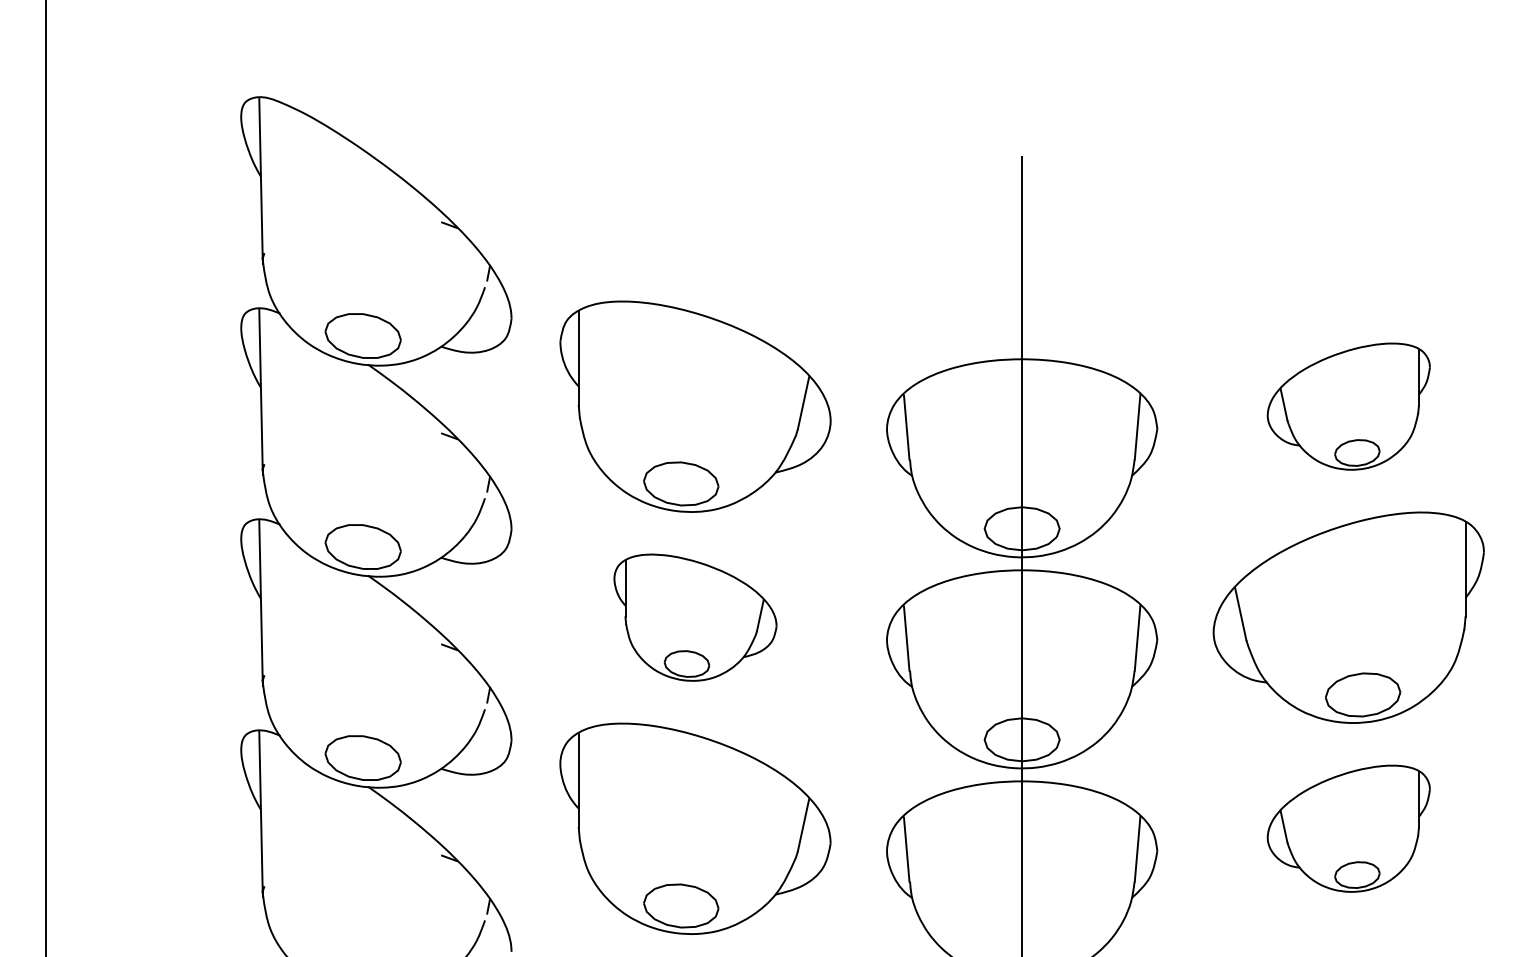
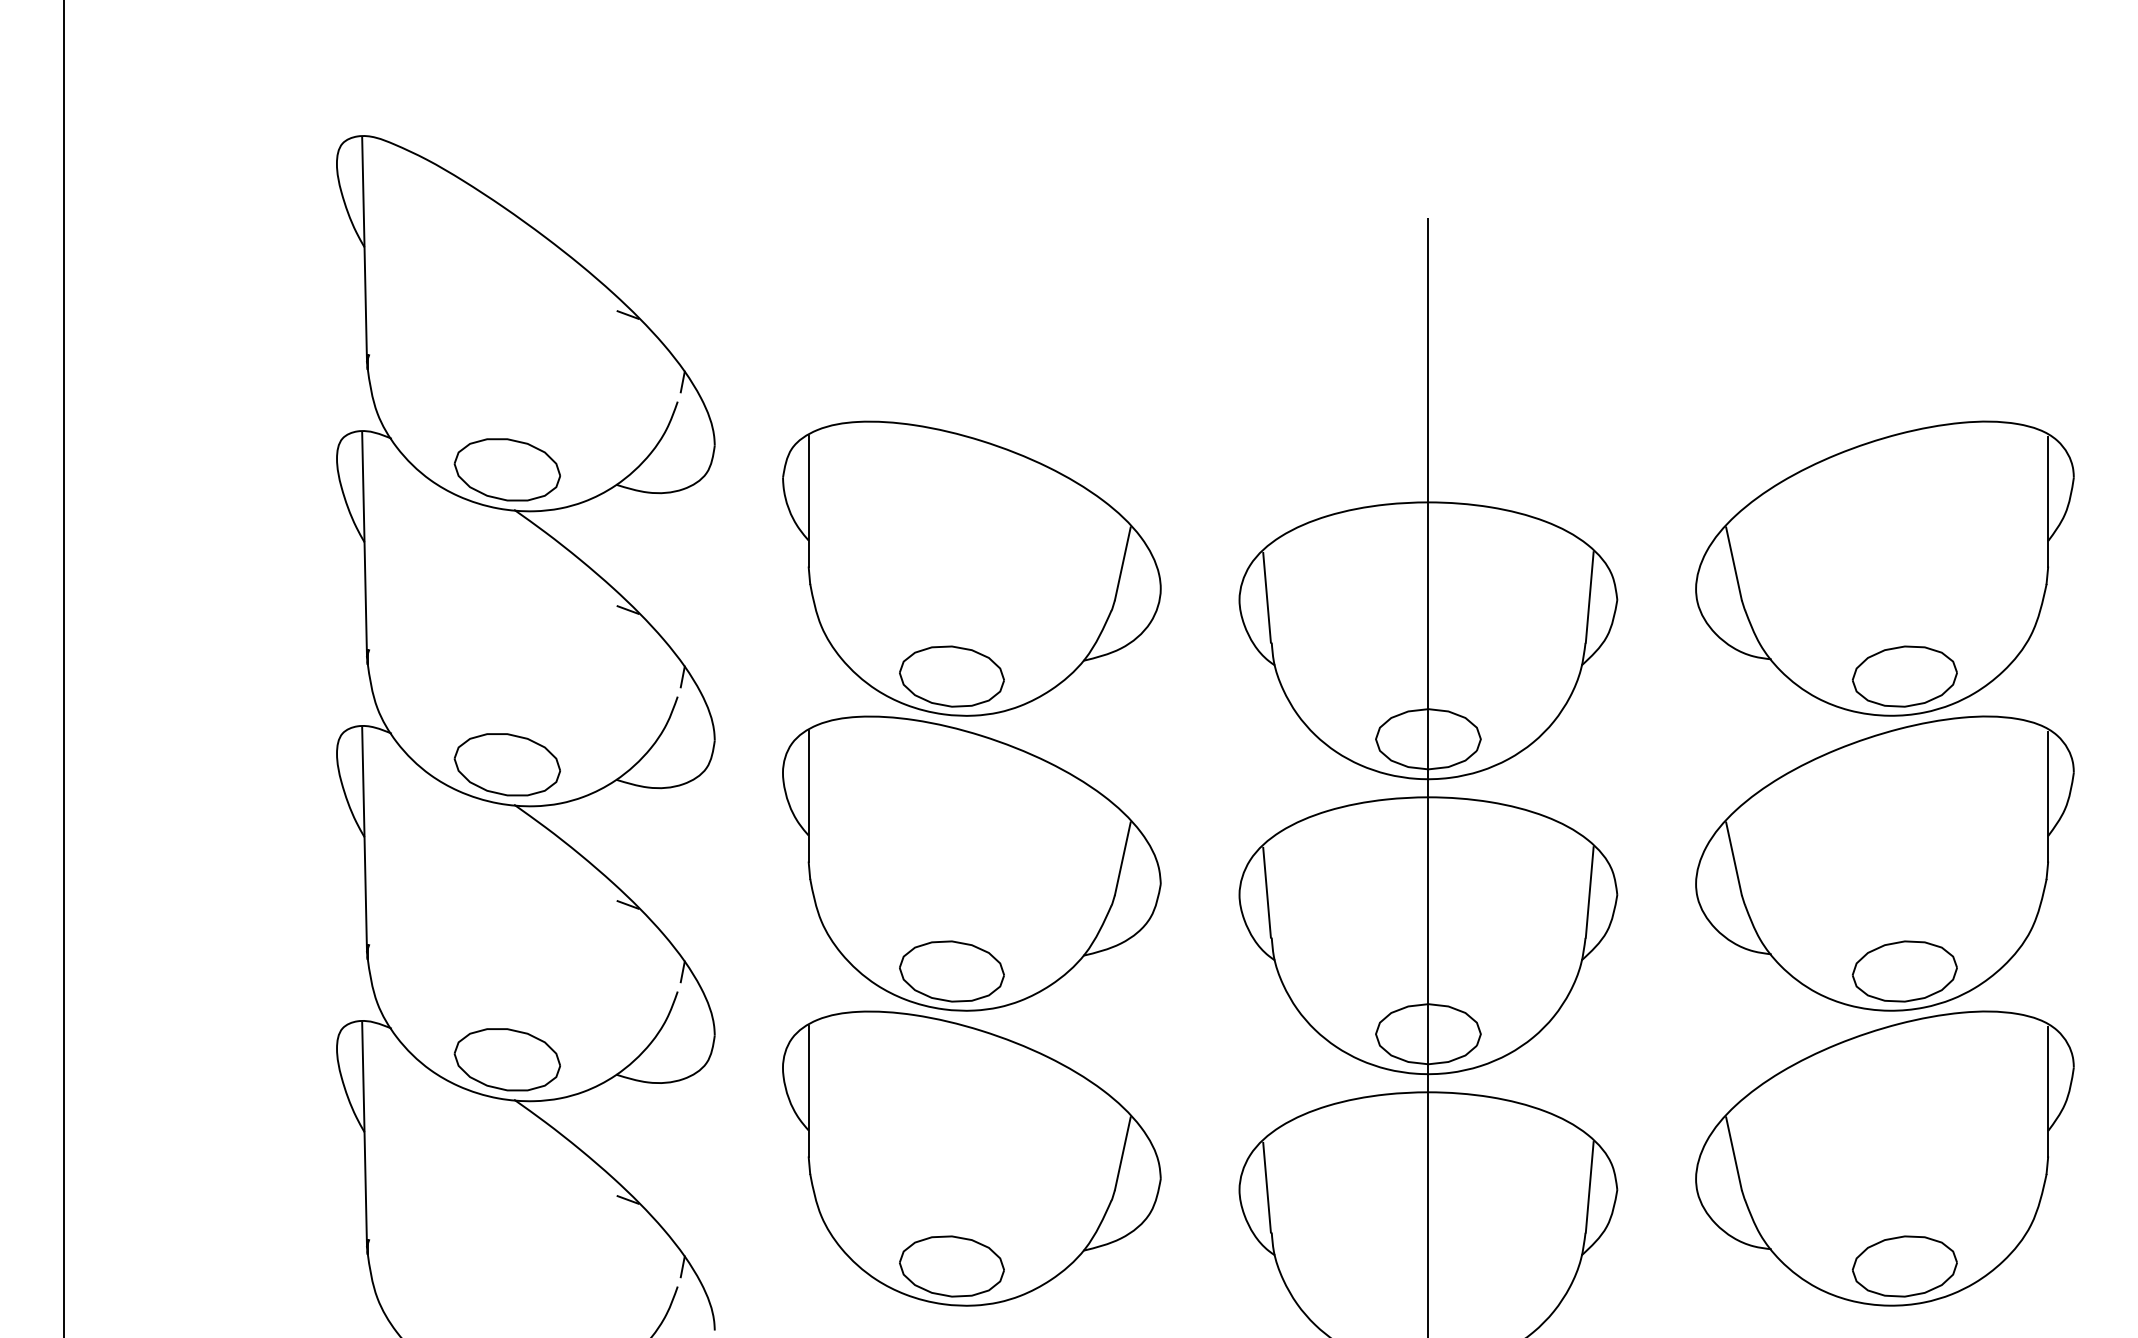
part: (1348, 406) -> (1884, 568), size x1.67
part: (695, 617) -> (971, 863), size x1.67
part: (1348, 828) -> (1884, 1158), size x1.67

